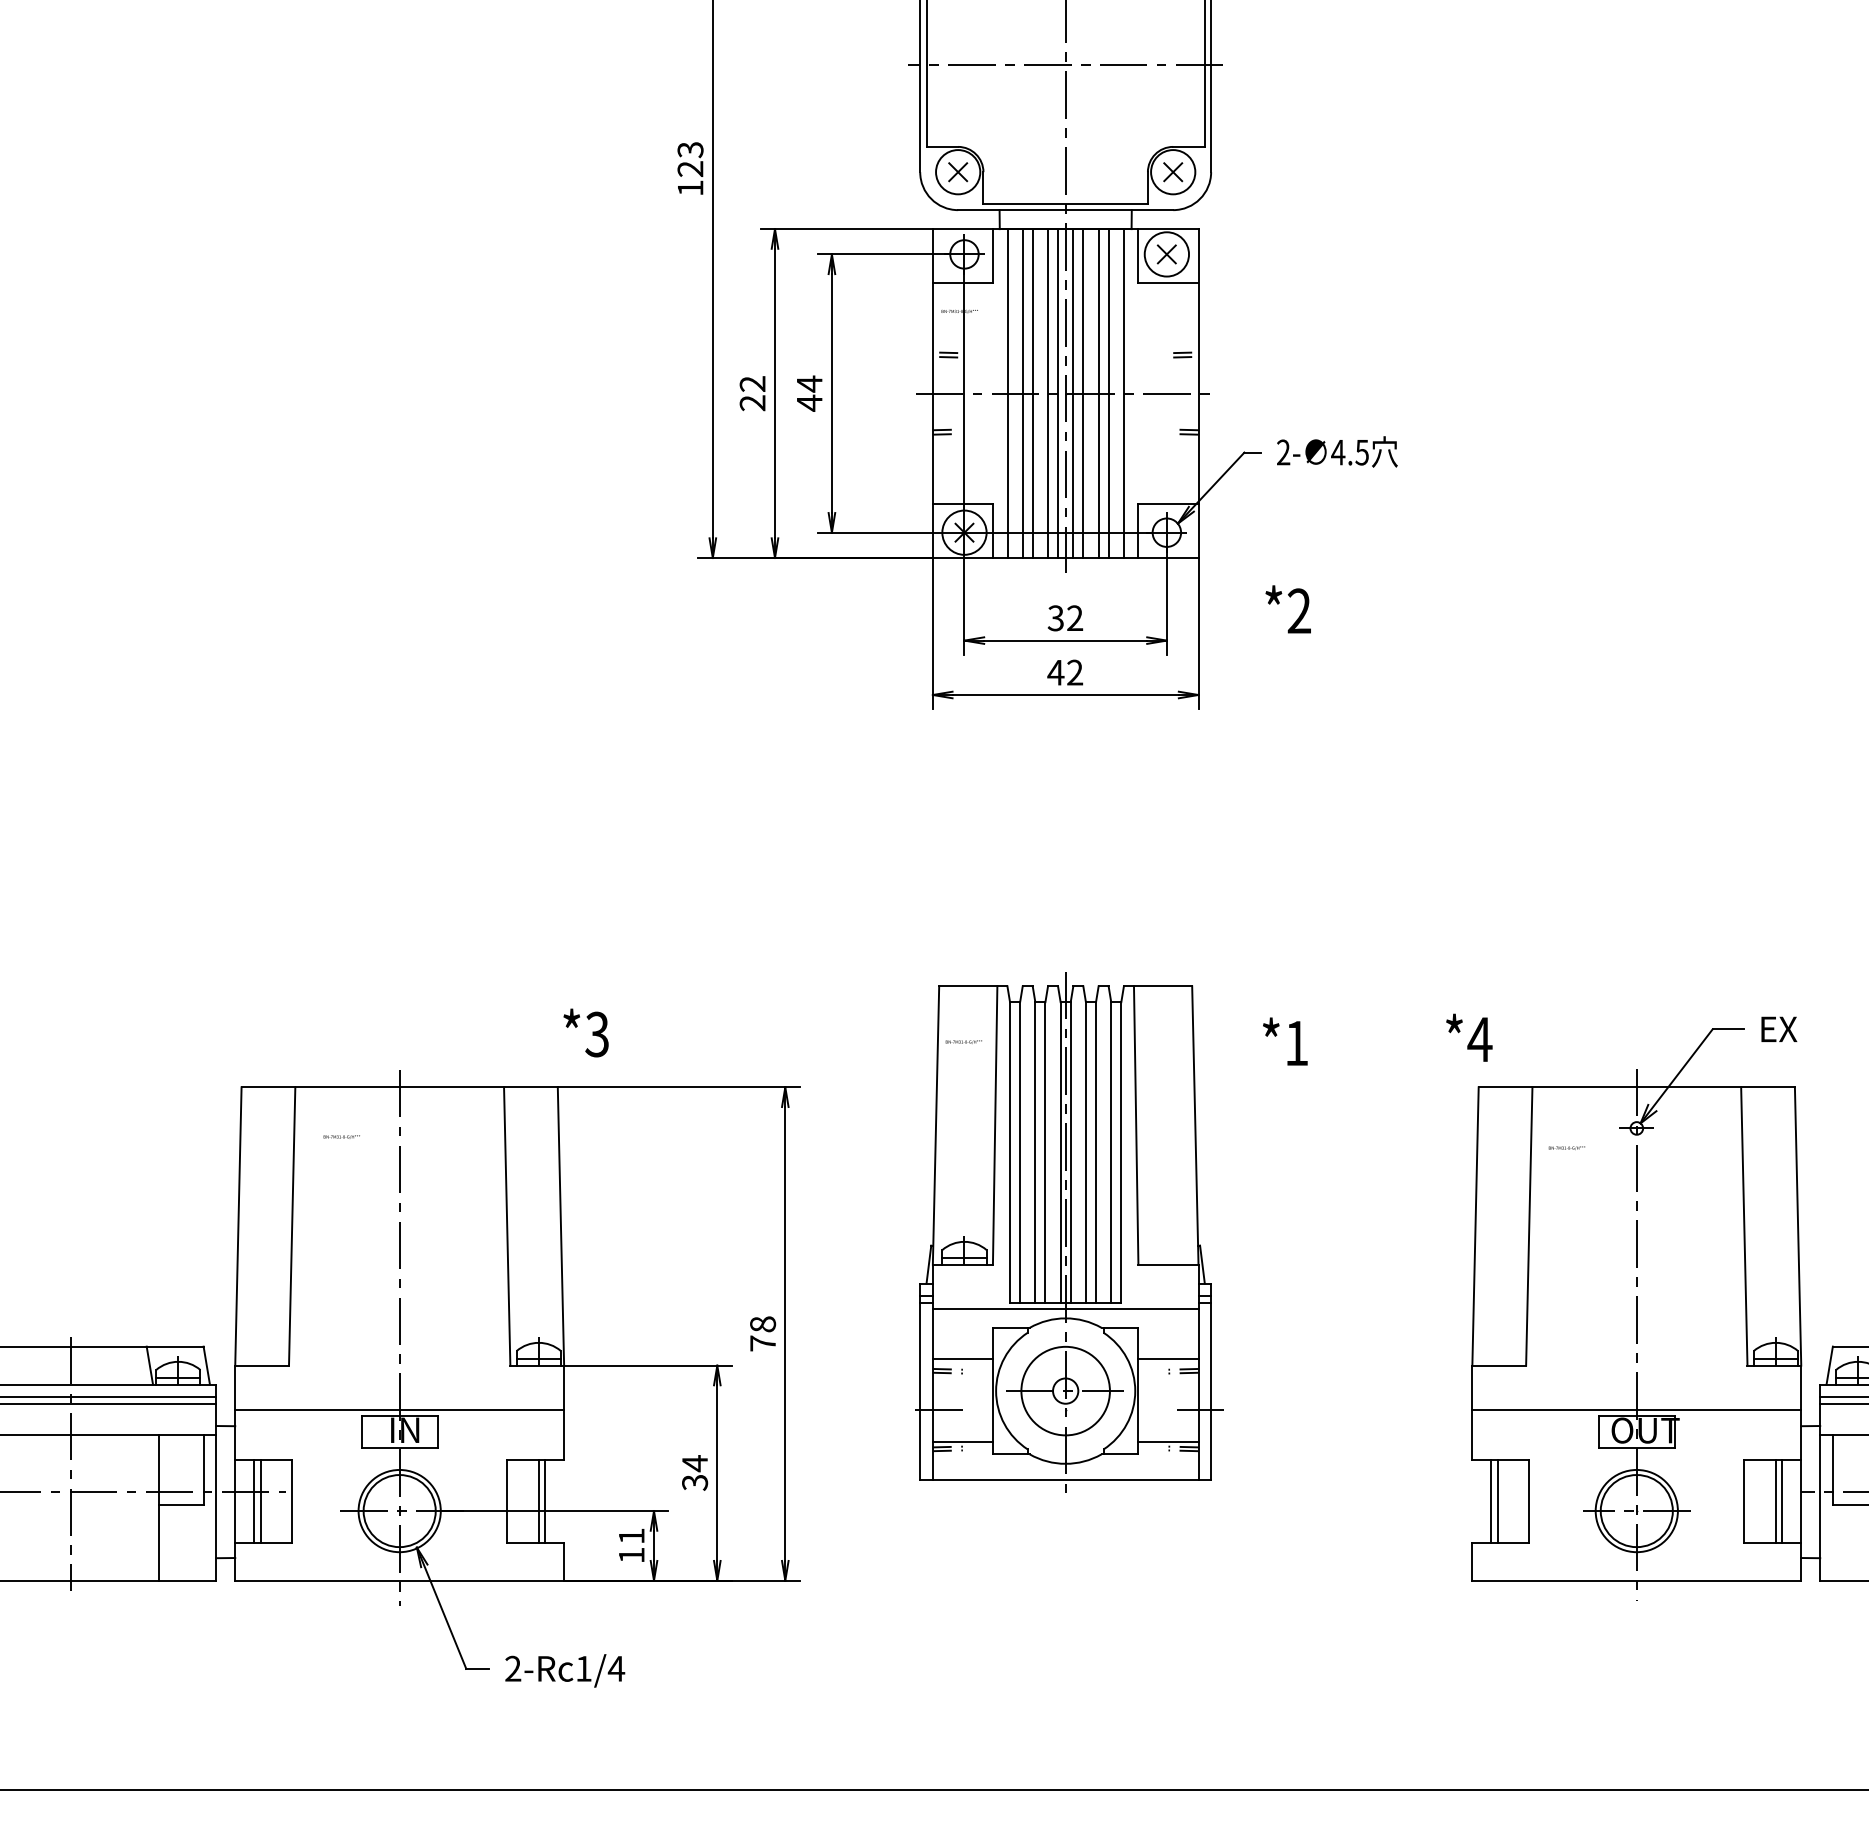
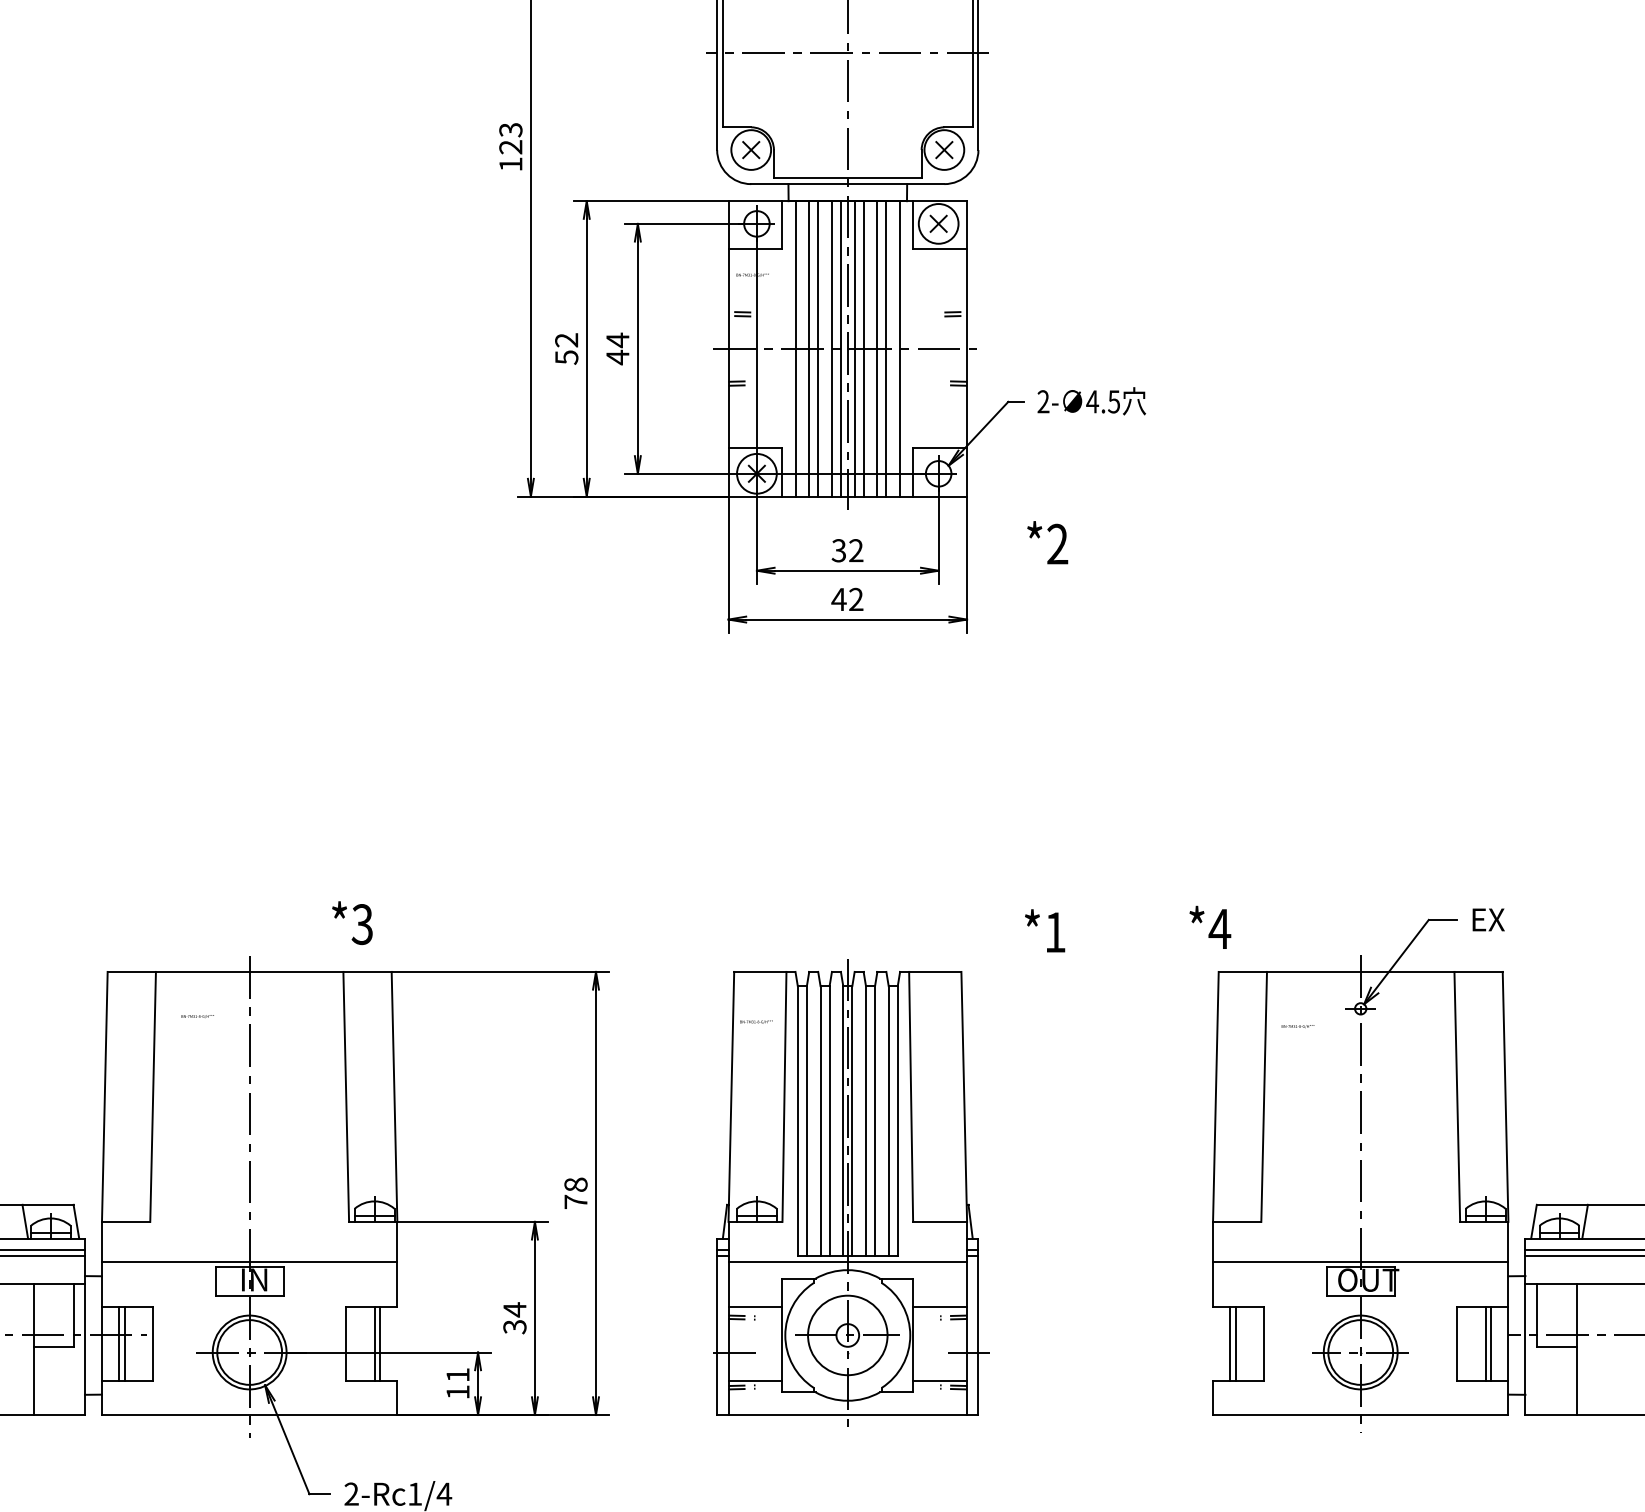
text: (752, 403) -> (566, 357), 22 -> 52
text: (585, 1032) -> (351, 922), moved
part: (1069, 1232) -> (851, 1193), moved

